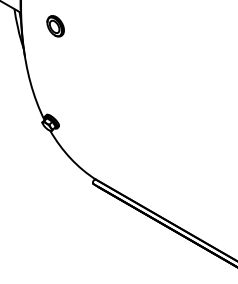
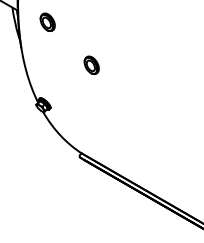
part: (106, 75) -> (91, 64), added

